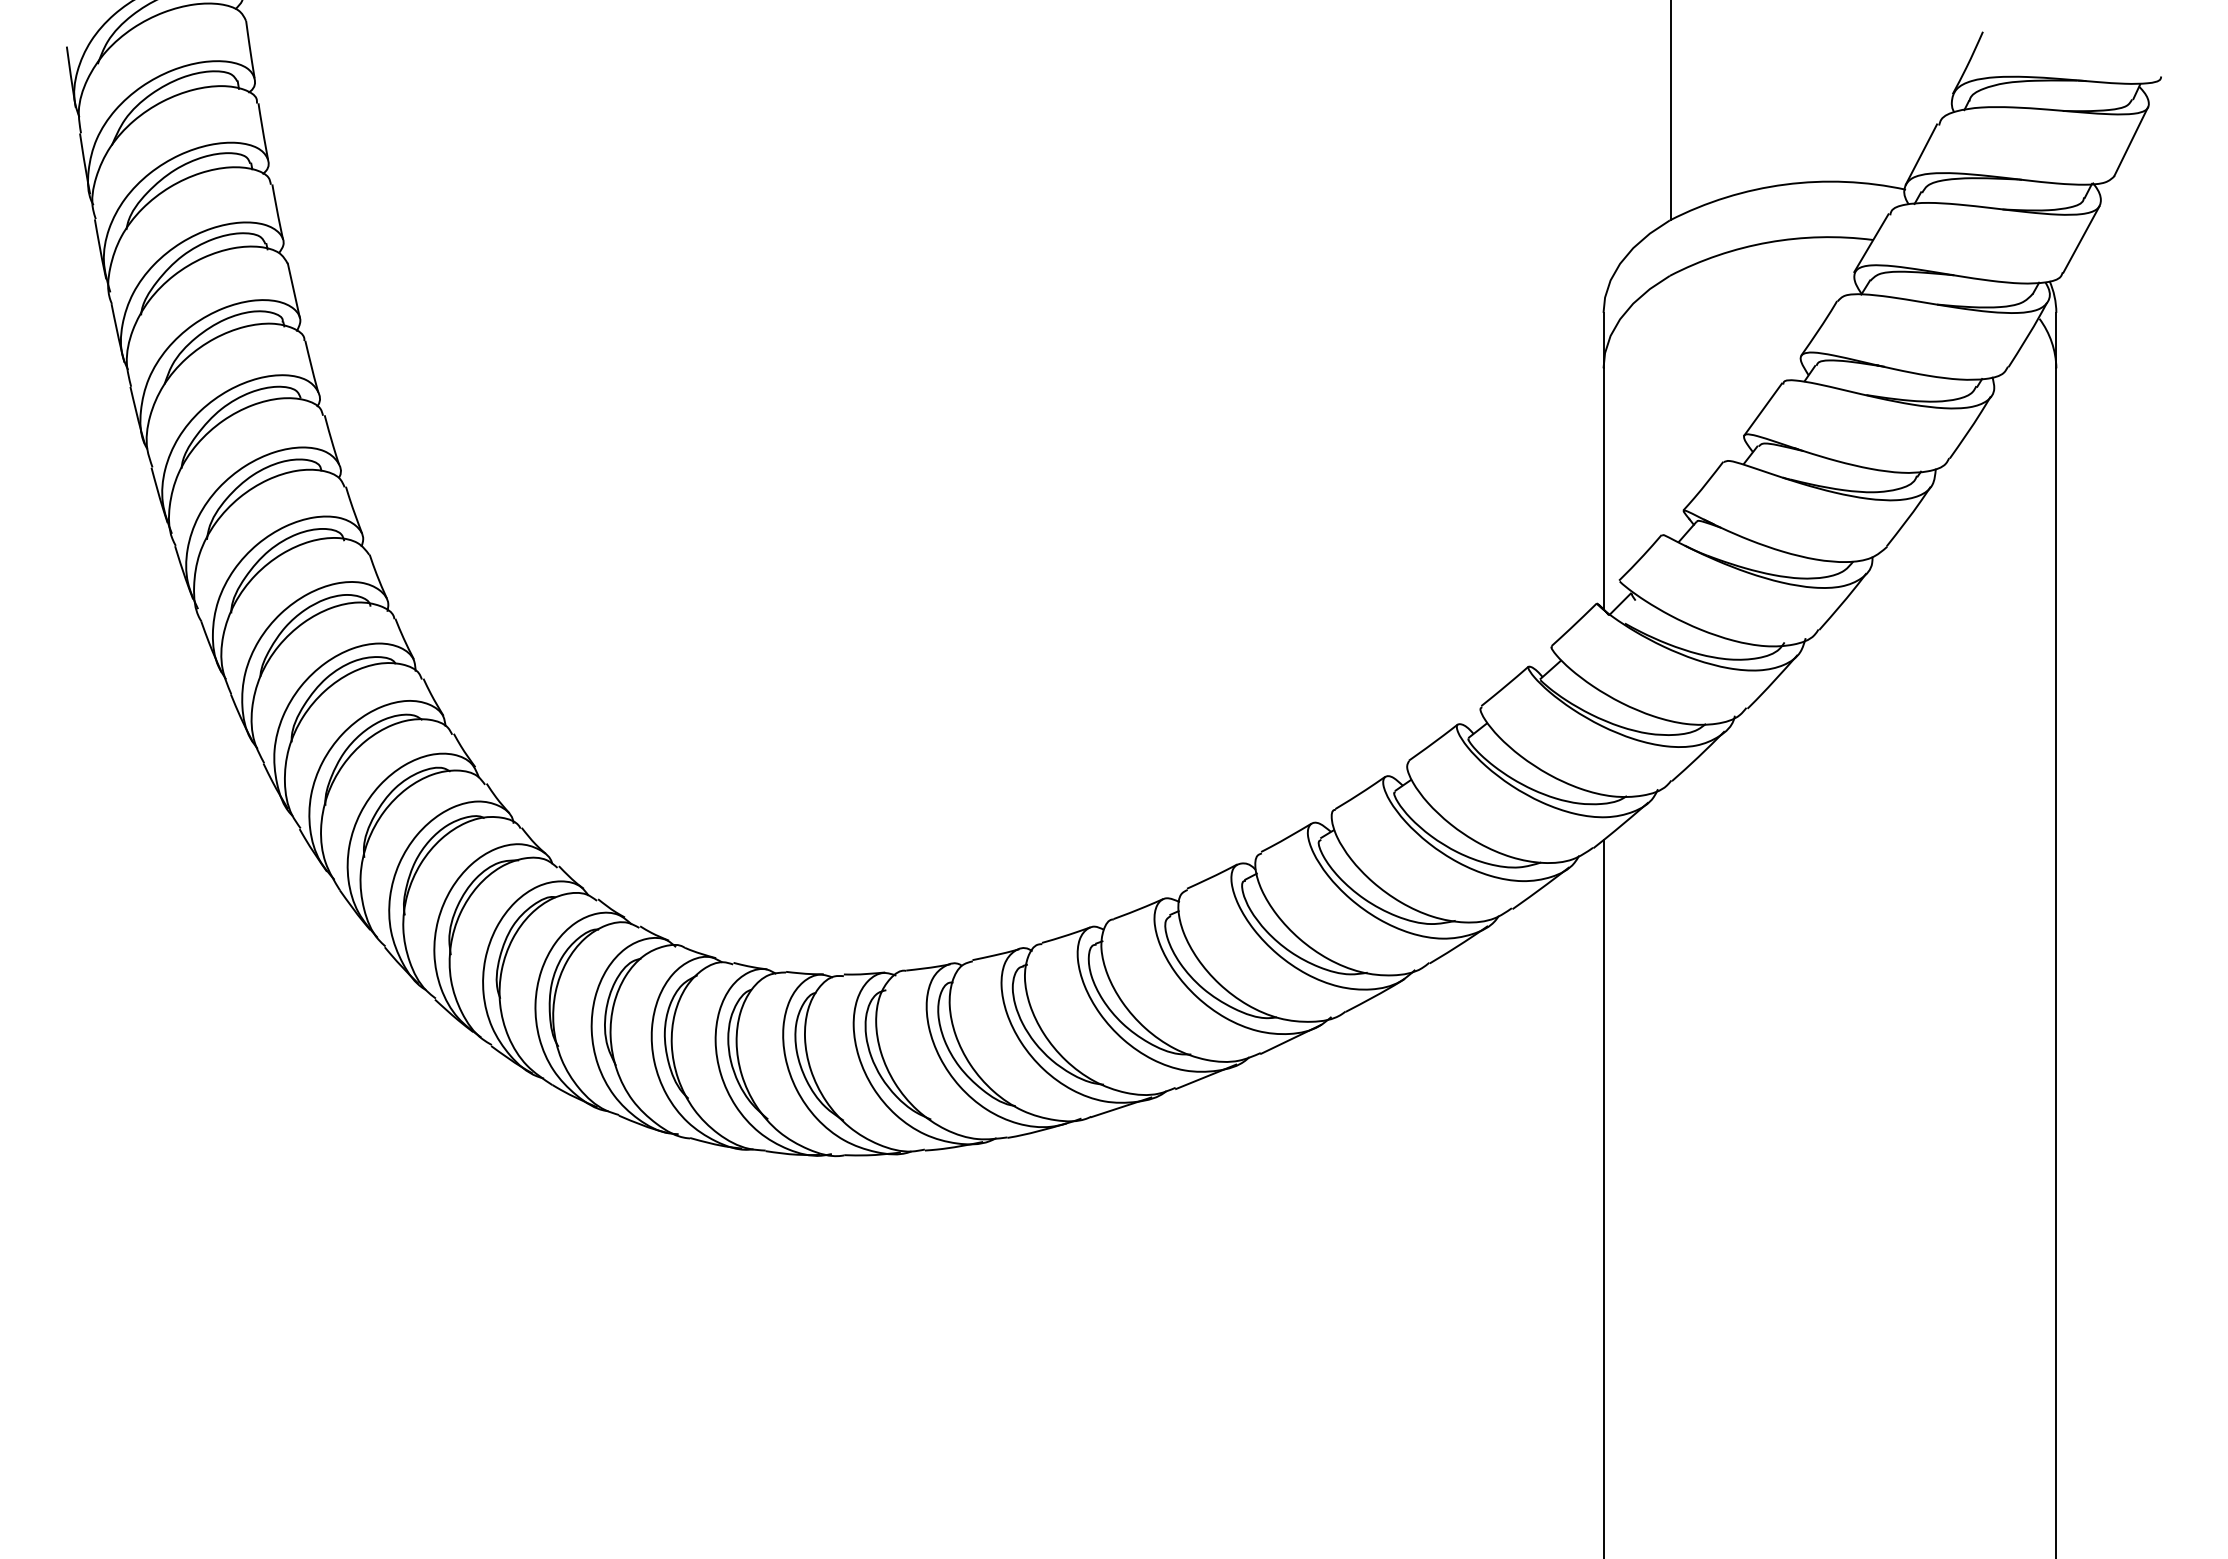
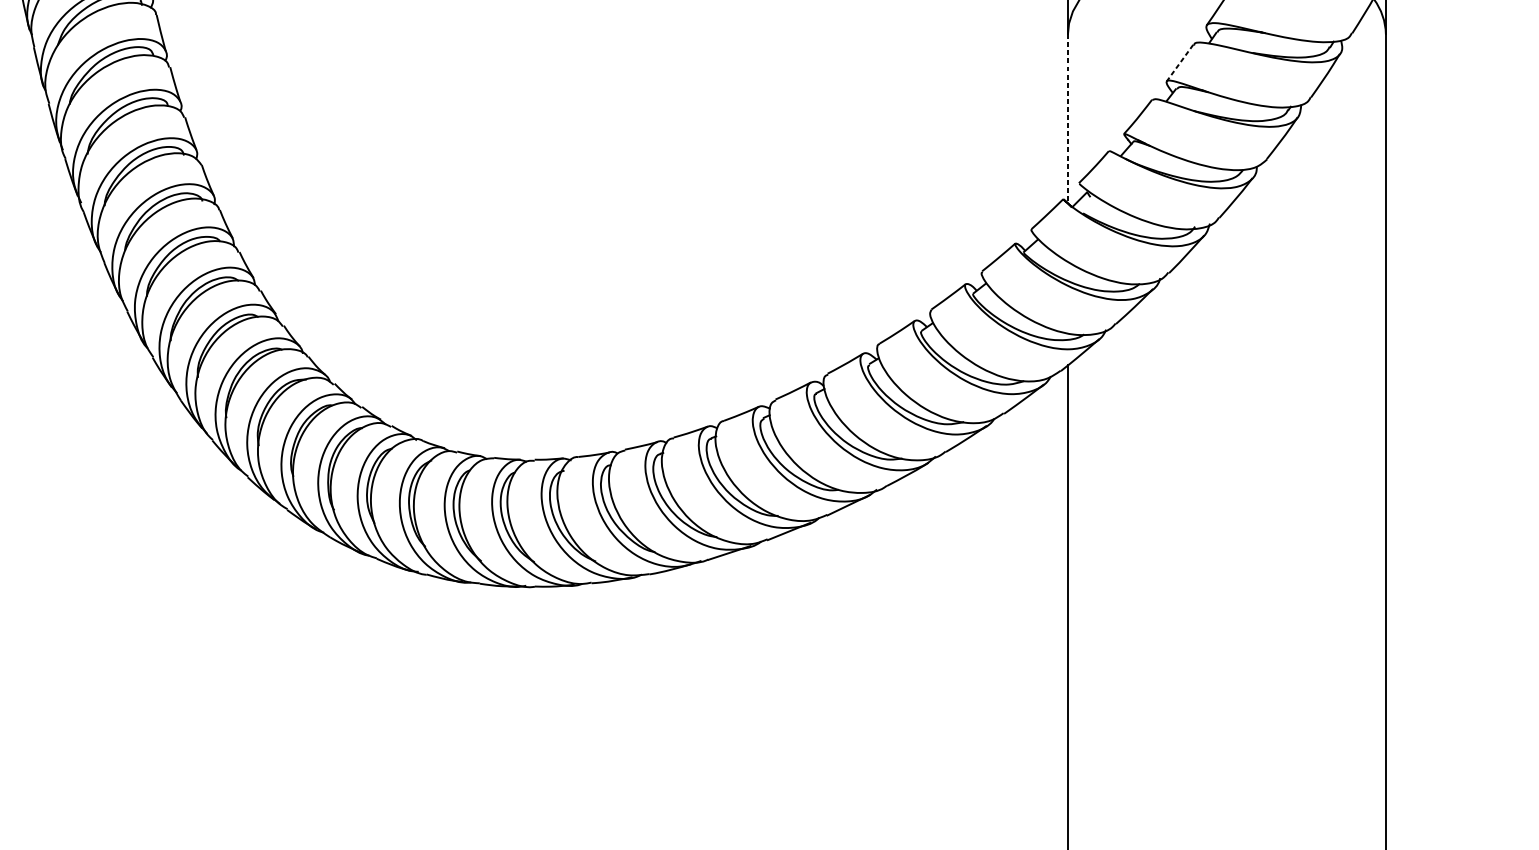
line: (1762, 410) -> (1179, 63), solid -> dashed
line: (1603, 488) -> (1067, 118), solid -> dashed

